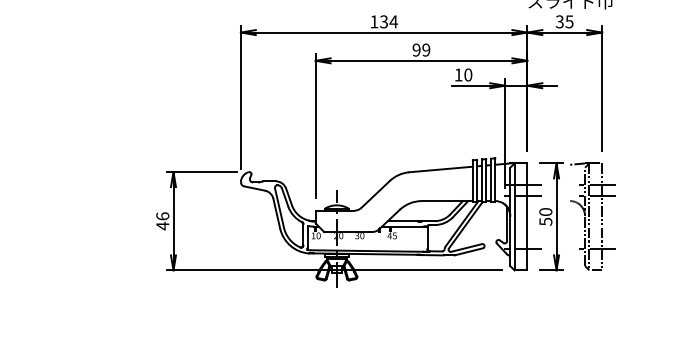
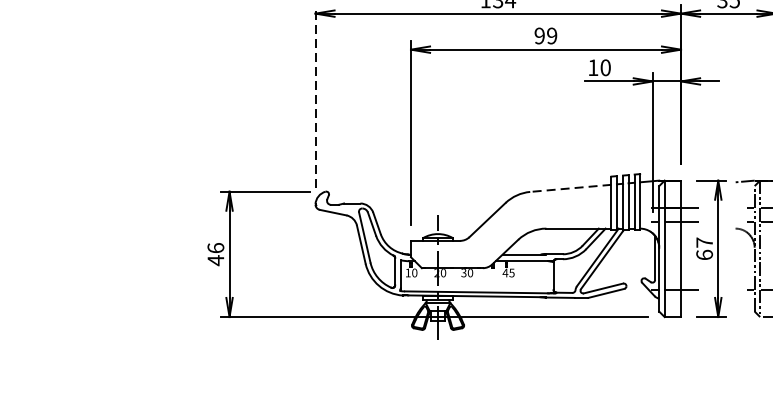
line: (240, 97) -> (315, 96), solid -> dashed
line: (441, 169) -> (571, 188), solid -> dashed
text: (545, 216) -> (704, 248), 50 -> 67

